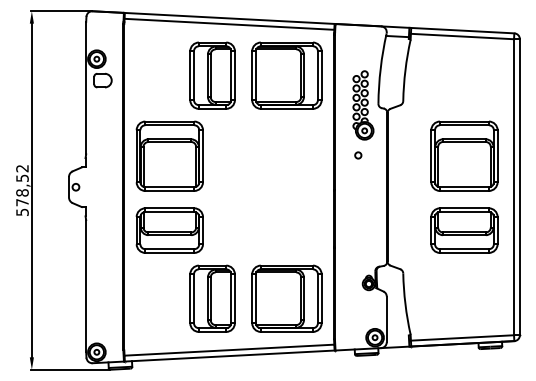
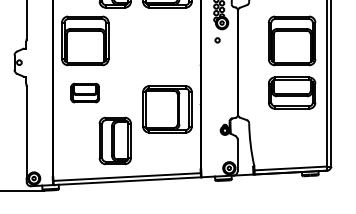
part: (169, 230) -> (85, 93), size x0.6
part: (286, 298) -> (167, 109), moved

